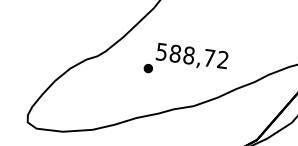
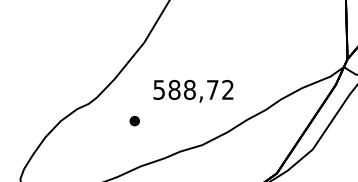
part: (148, 68) -> (134, 121), moved

